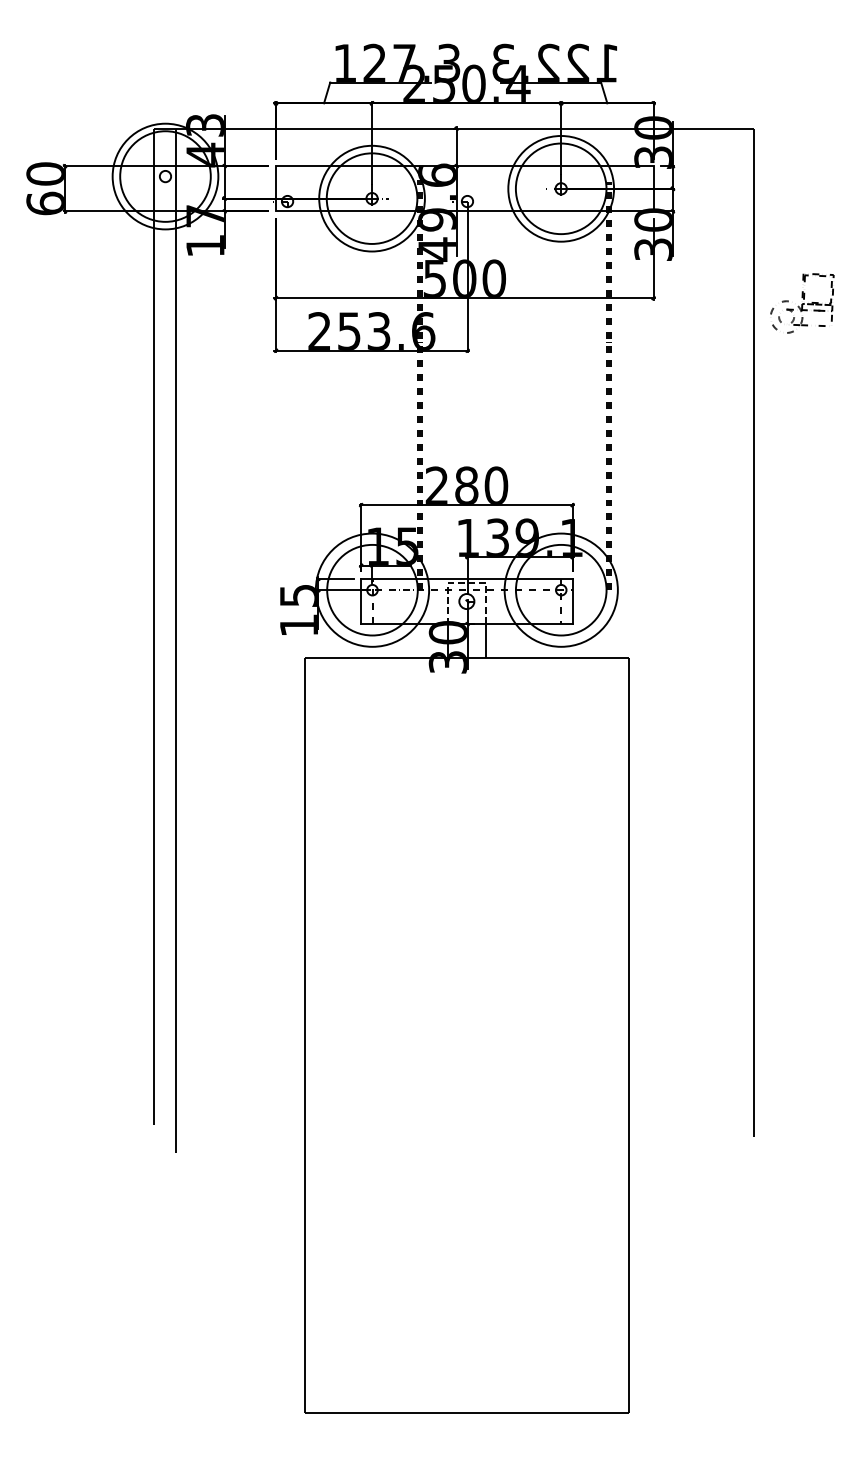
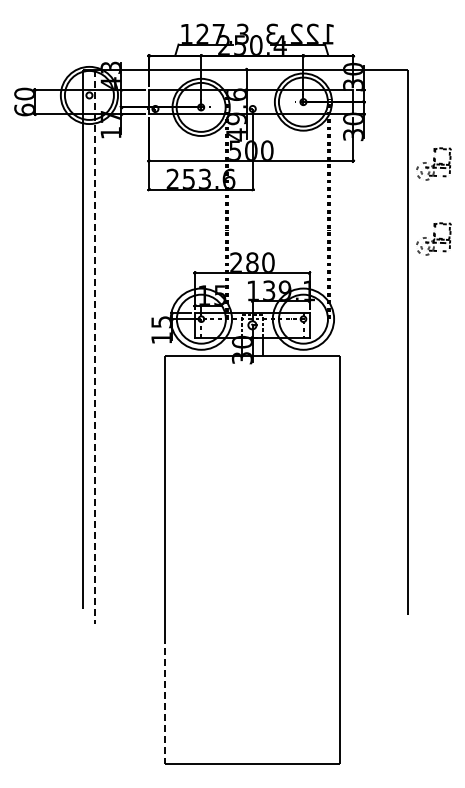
part: (801, 441) -> (433, 238), added
line: (176, 640) -> (95, 346), solid -> dashed
line: (304, 1295) -> (164, 700), solid -> dashed

